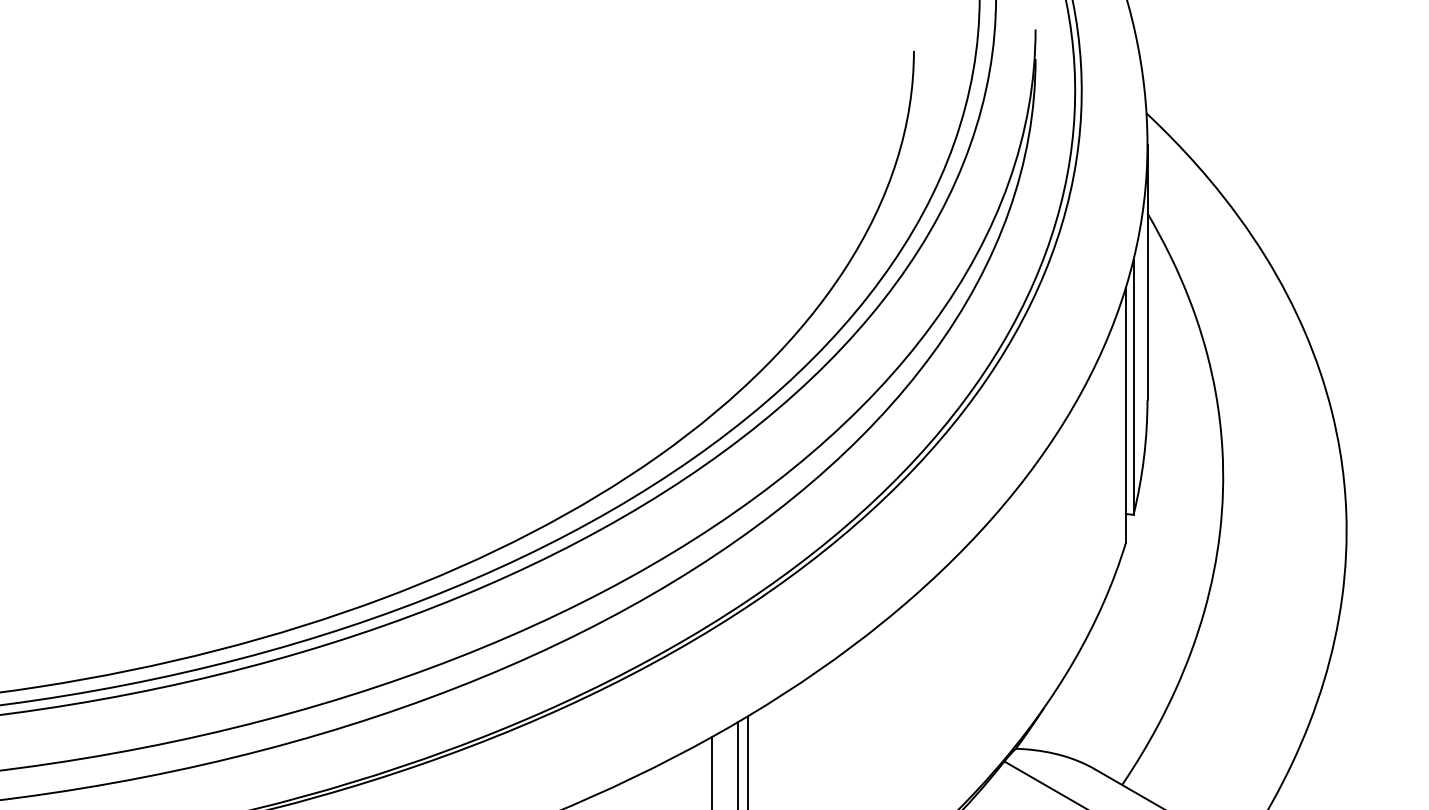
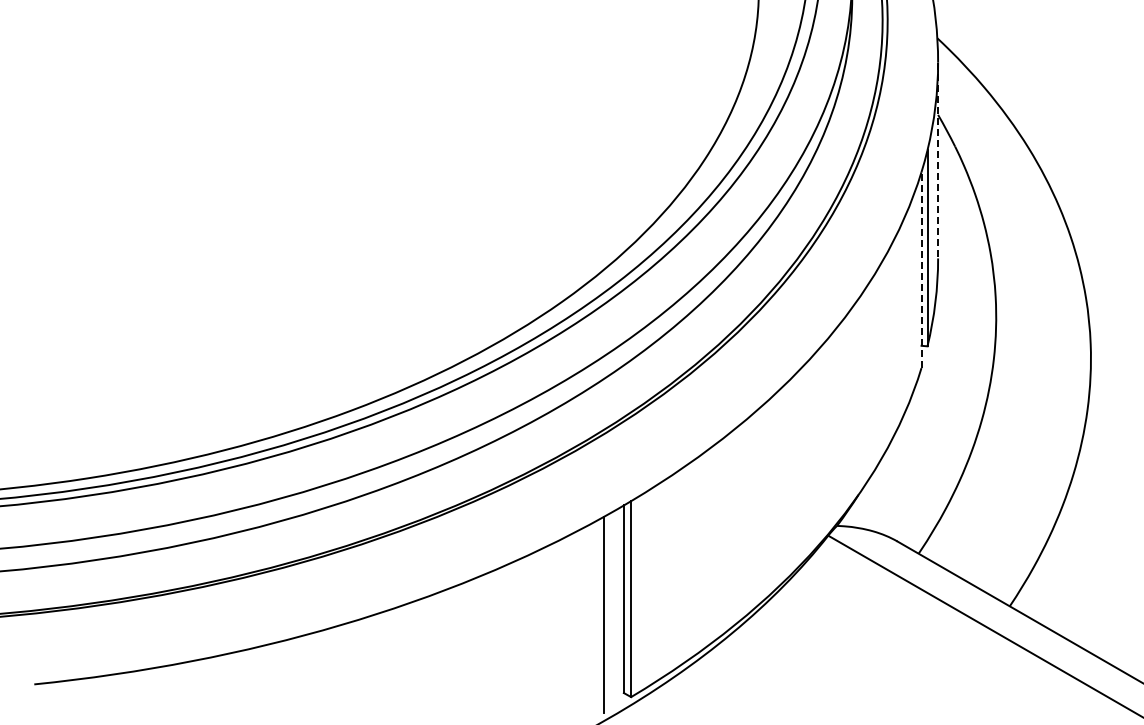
line: (1147, 272) -> (938, 160), solid -> dashed
line: (1125, 415) -> (921, 270), solid -> dashed

